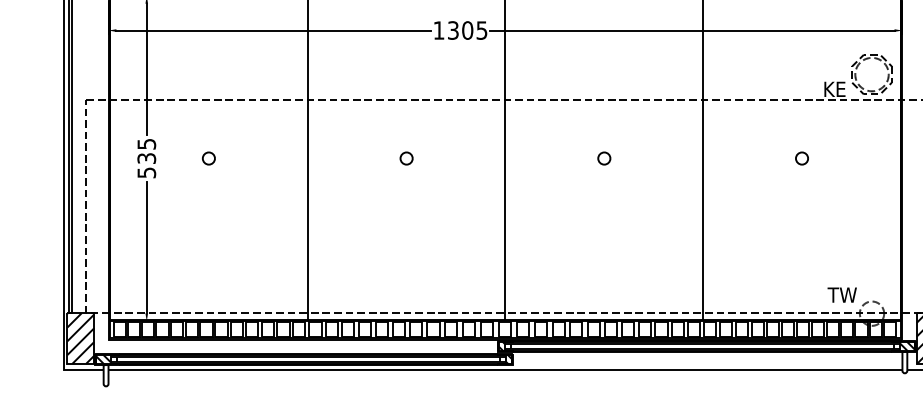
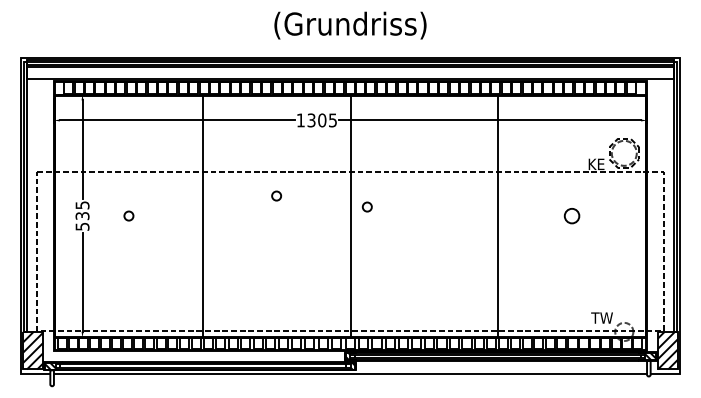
circle: (406, 157) -> (276, 195), moved
circle: (603, 157) -> (366, 206), moved
circle: (801, 157) -> (571, 215), size x1.6

